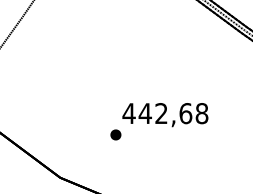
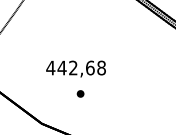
text: (164, 114) -> (75, 68), moved

